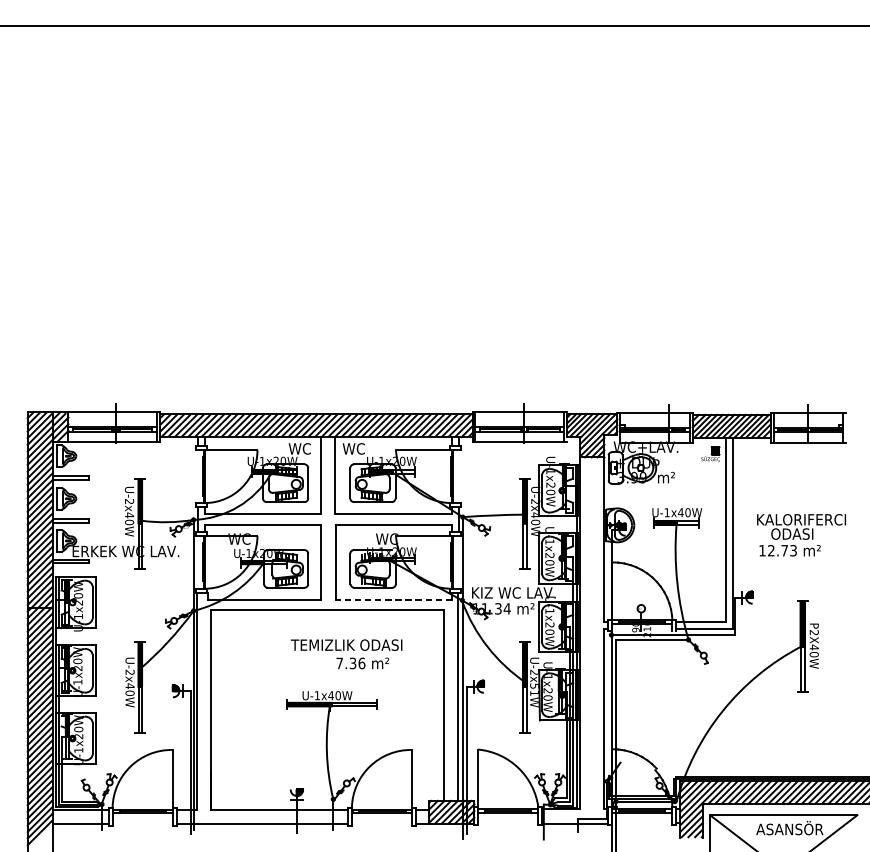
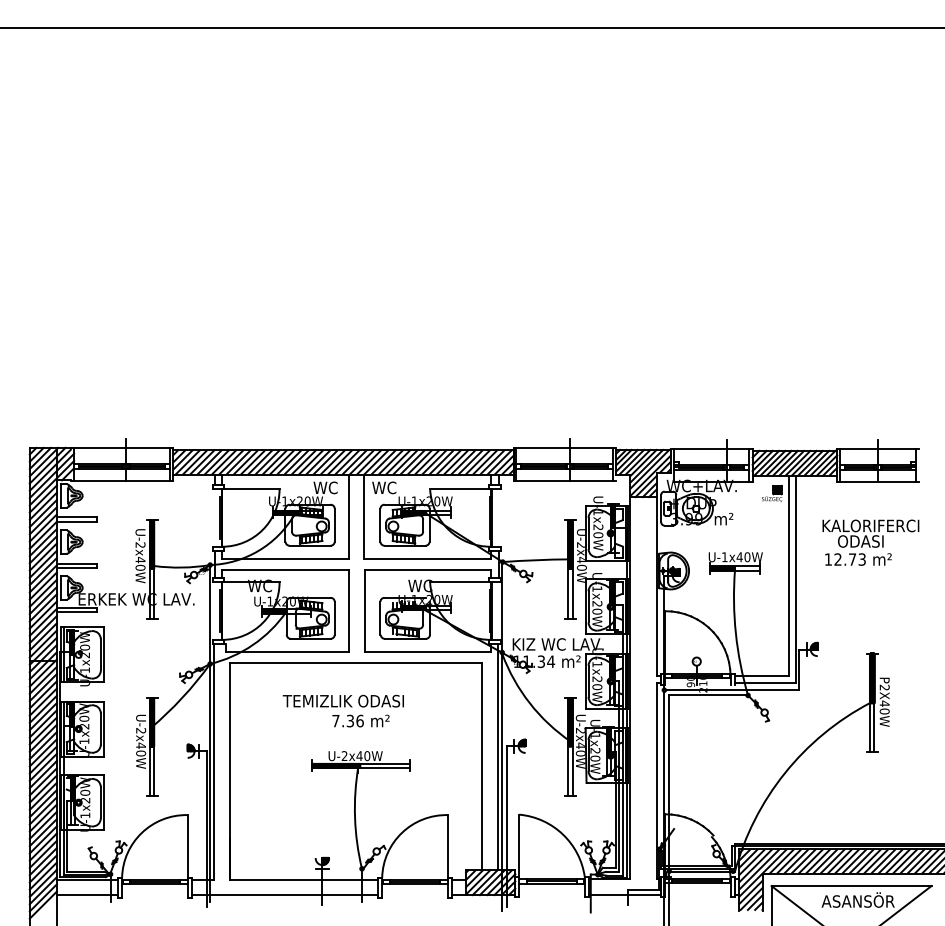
text: (801, 535) -> (870, 542), moved
line: (393, 600) -> (427, 652), dashed -> solid
text: (345, 653) -> (342, 710), moved
text: (533, 689) -> (579, 749), U-2x51W -> U-2x40W
text: (317, 695) -> (344, 755), U-1x40W -> U-2x40W

